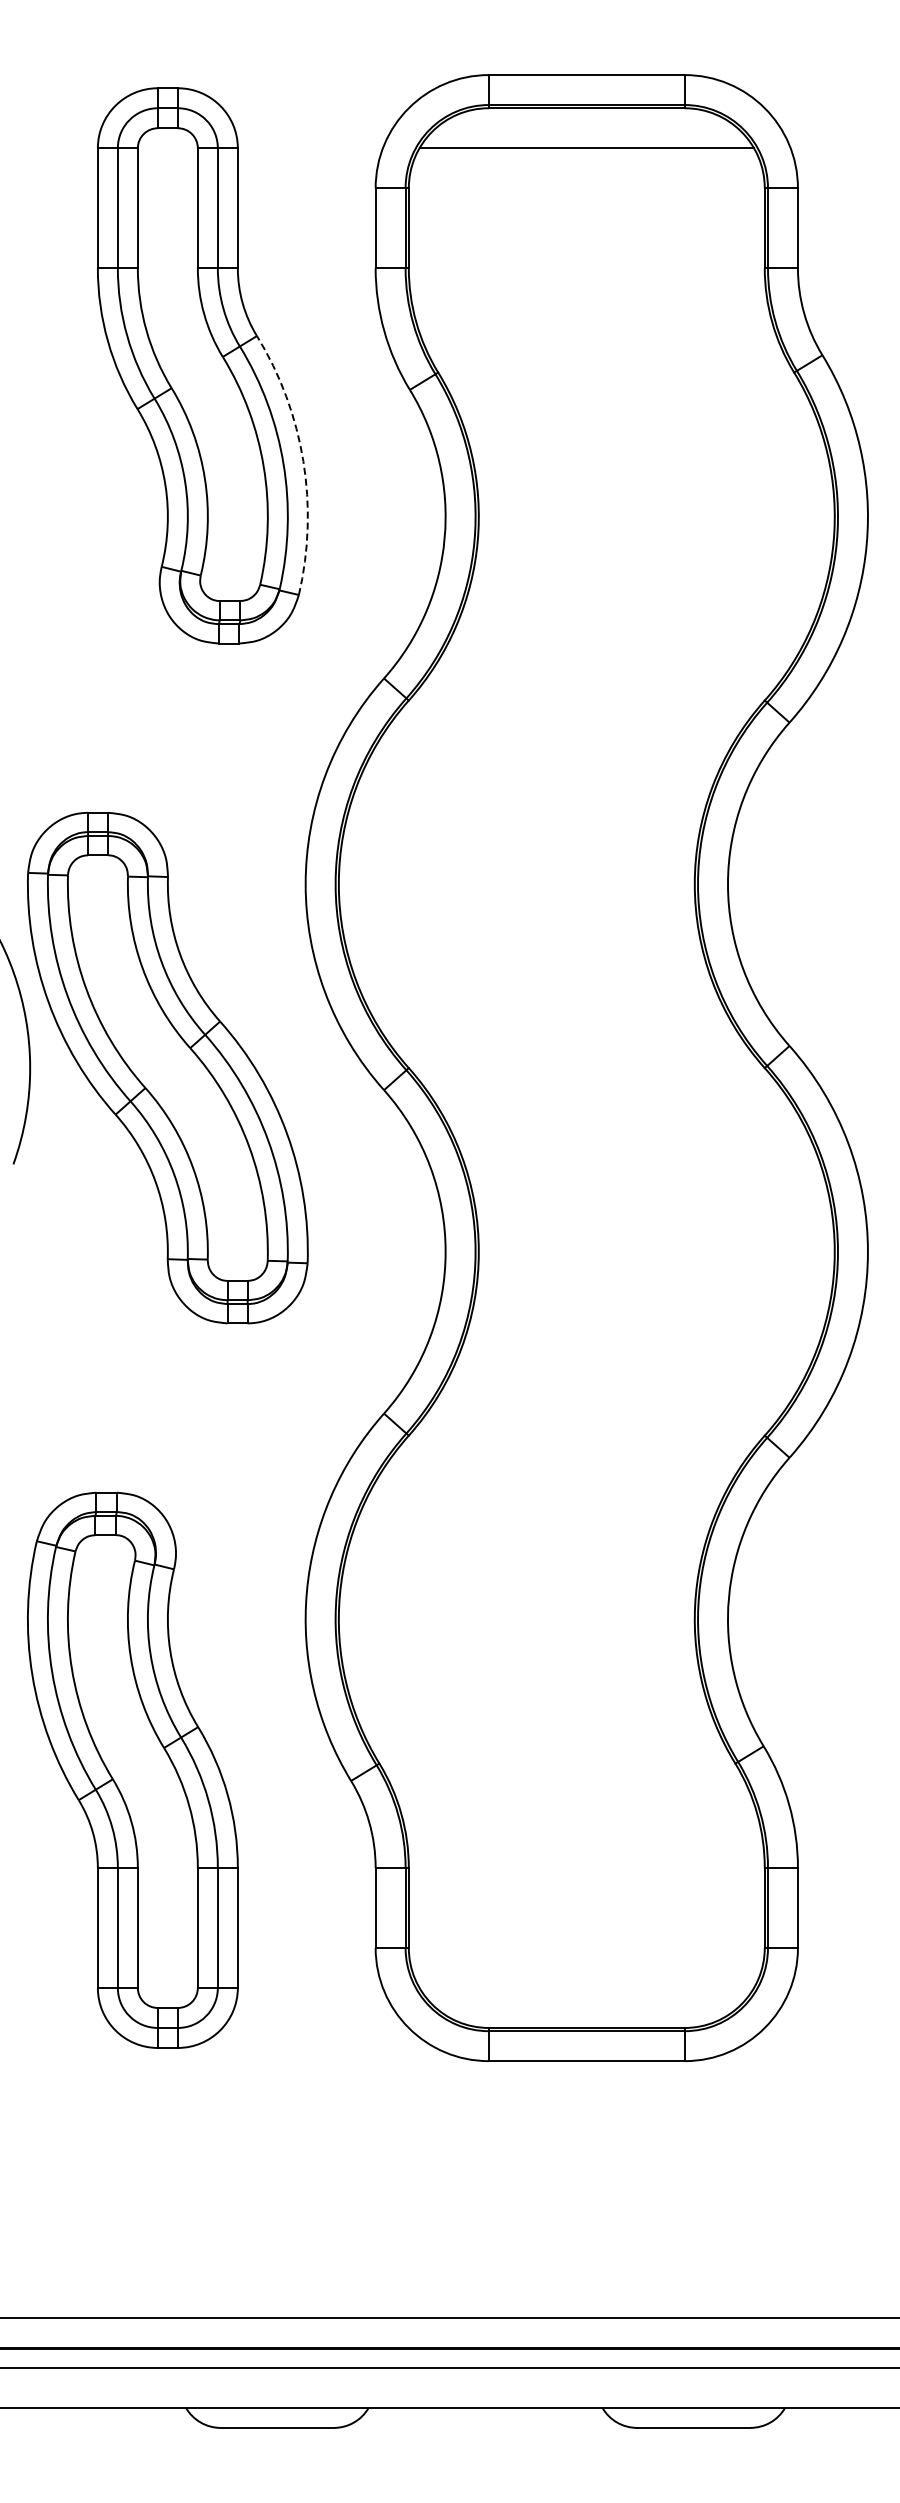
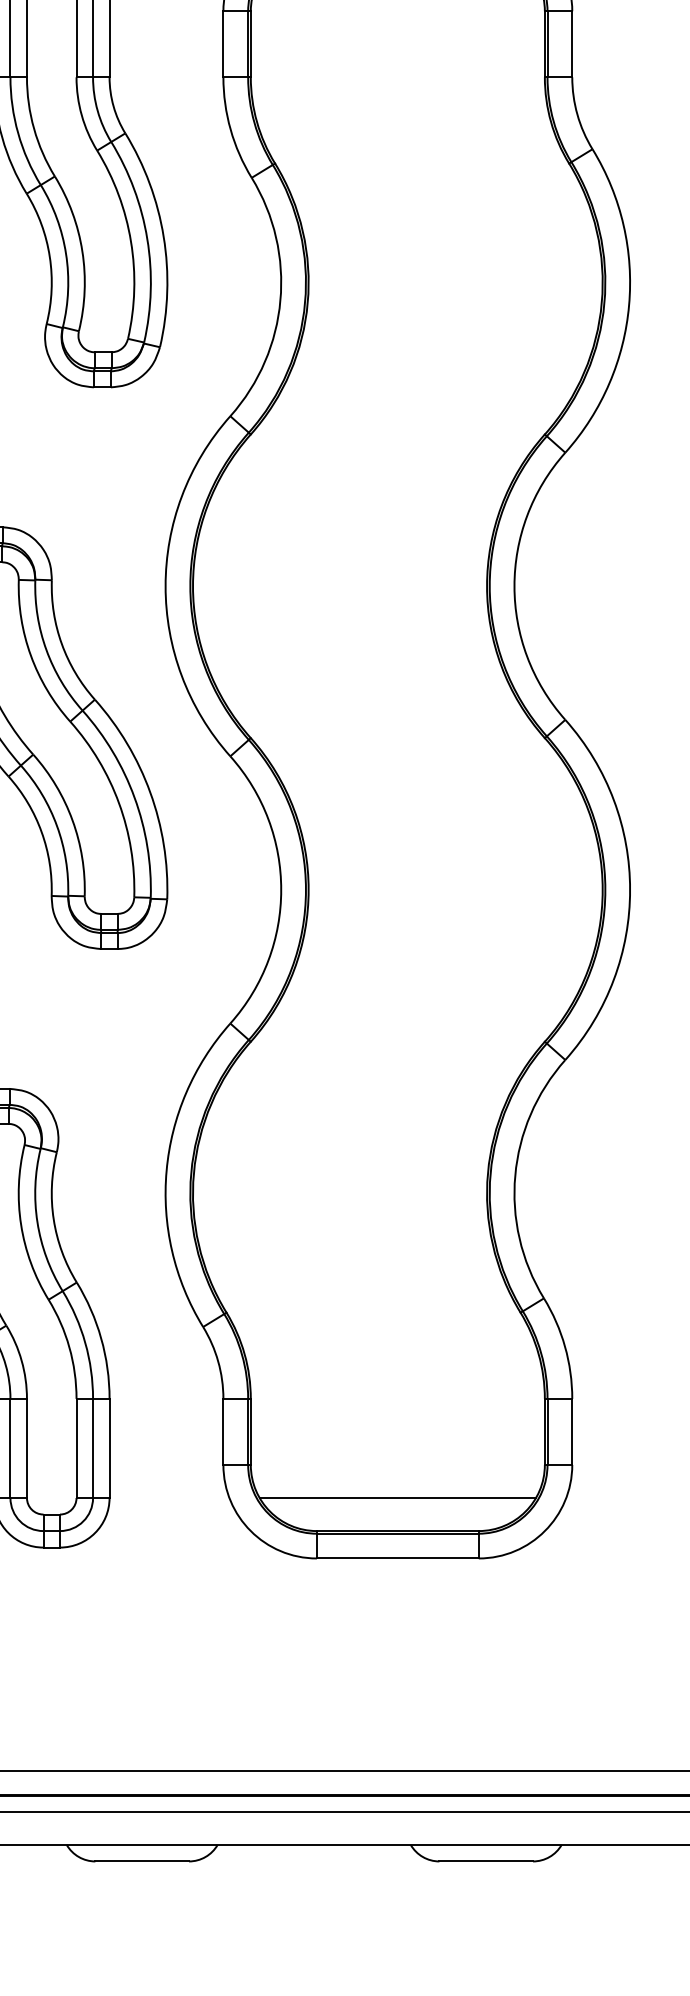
arc: (303, 461) -> (163, 237), dashed -> solid
line: (586, 1987) -> (397, 1497), added

